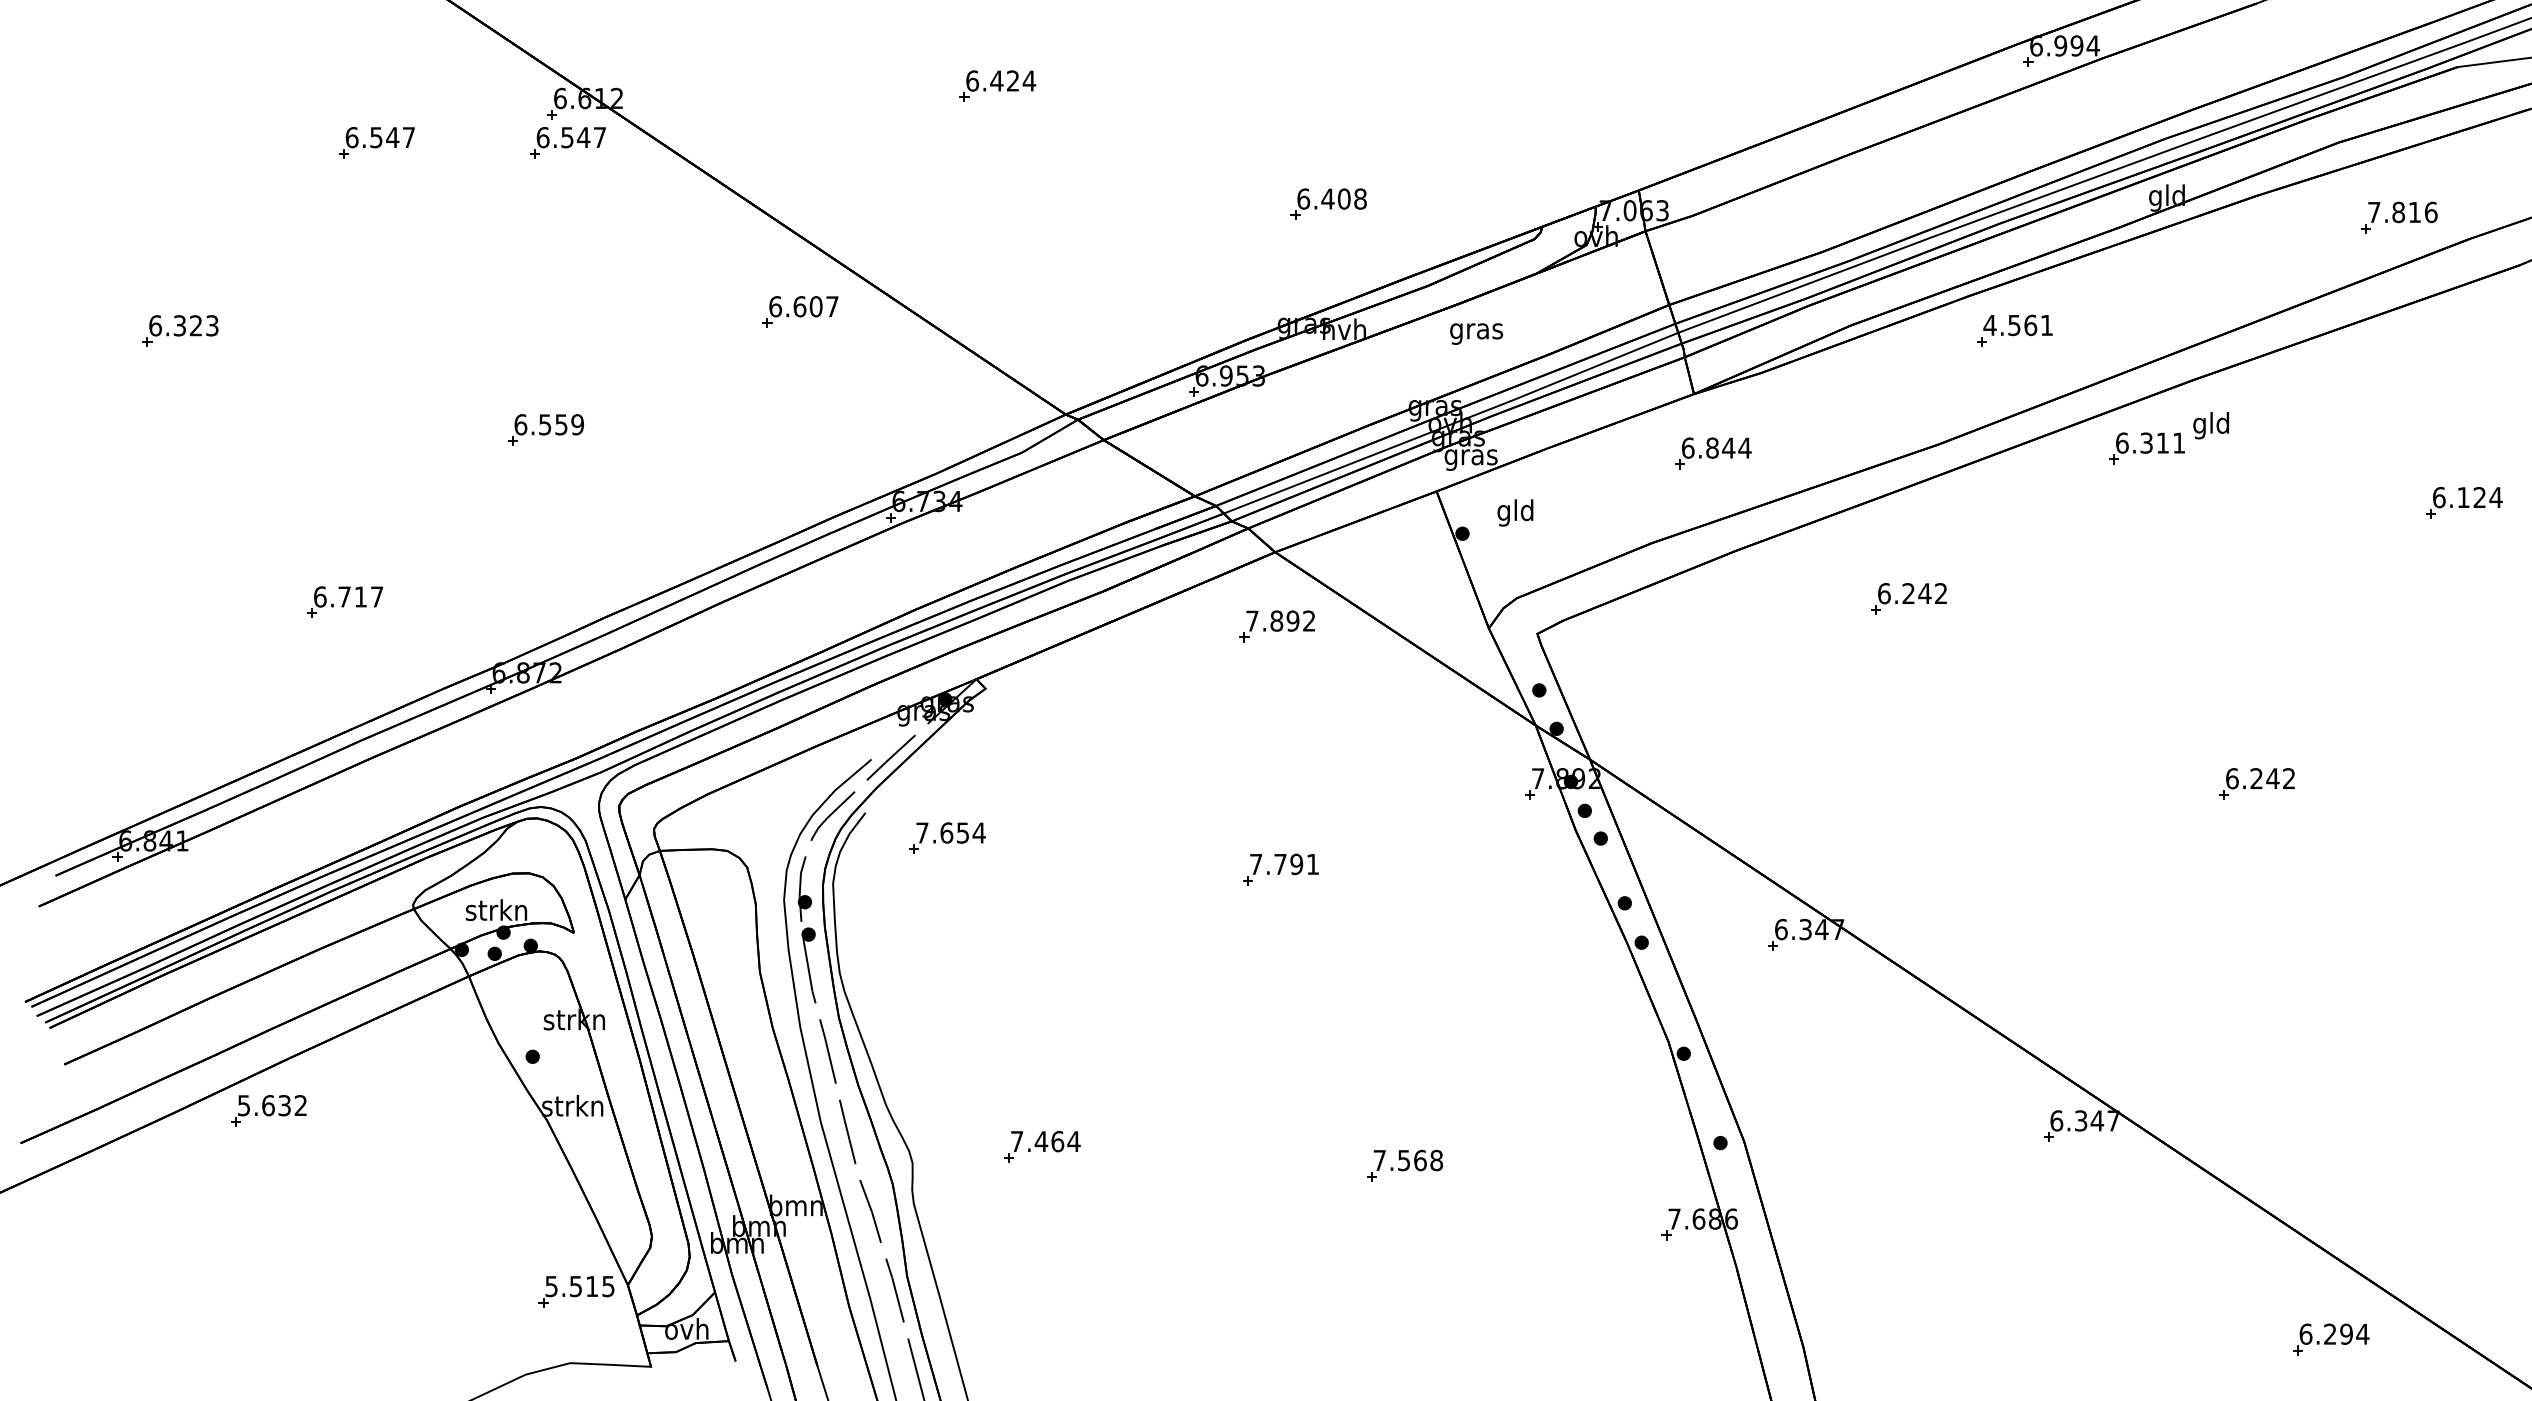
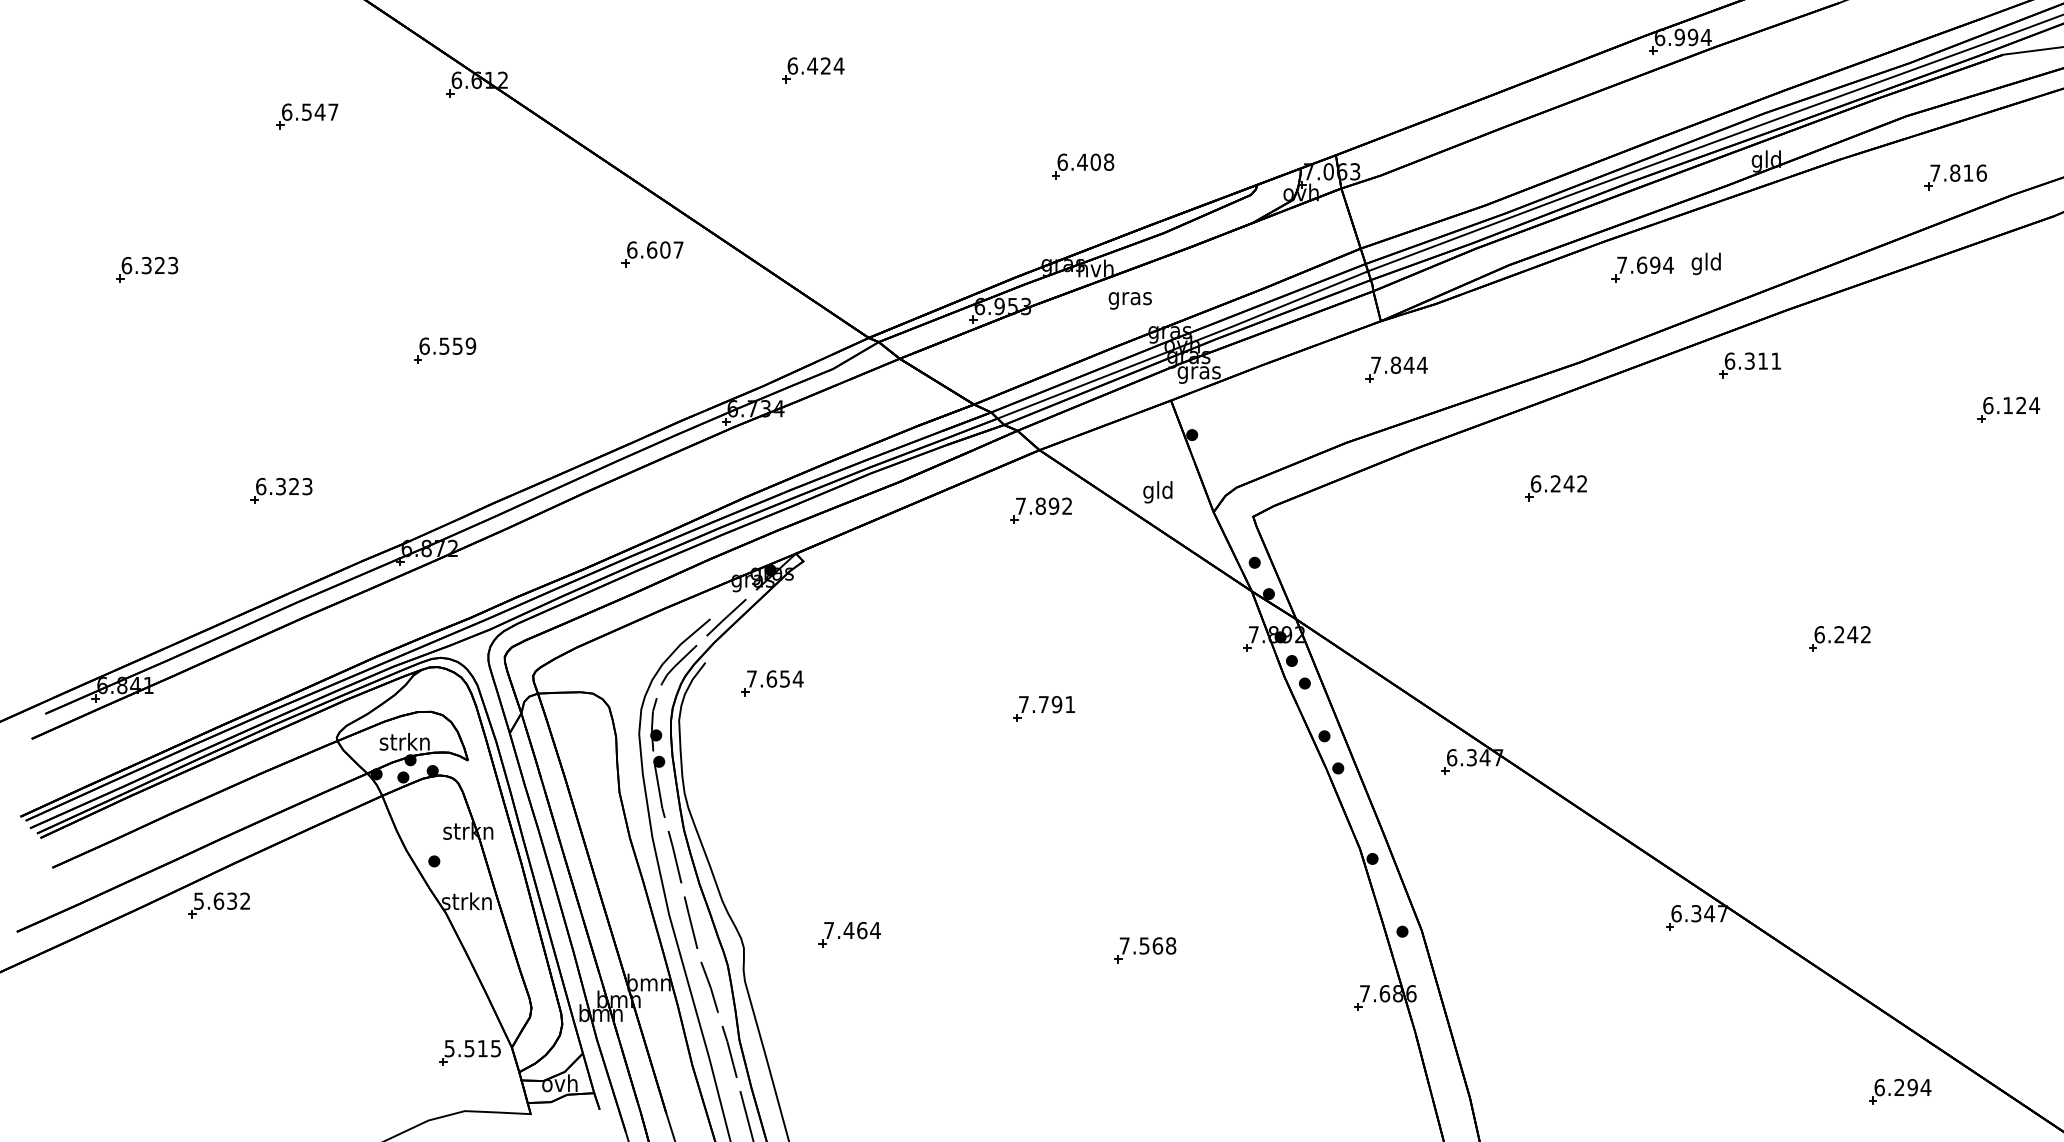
part: (567, 142) -> (462, 116), removed
text: (2018, 325) -> (1645, 265), 4.561 -> 7.694
text: (1476, 333) -> (1130, 300), moved
text: (2210, 425) -> (1705, 263), moved
text: (1687, 447) -> (1375, 364), 6.844 -> 7.844
text: (1515, 512) -> (1157, 491), moved
text: (360, 596) -> (293, 486), 6.717 -> 6.323

